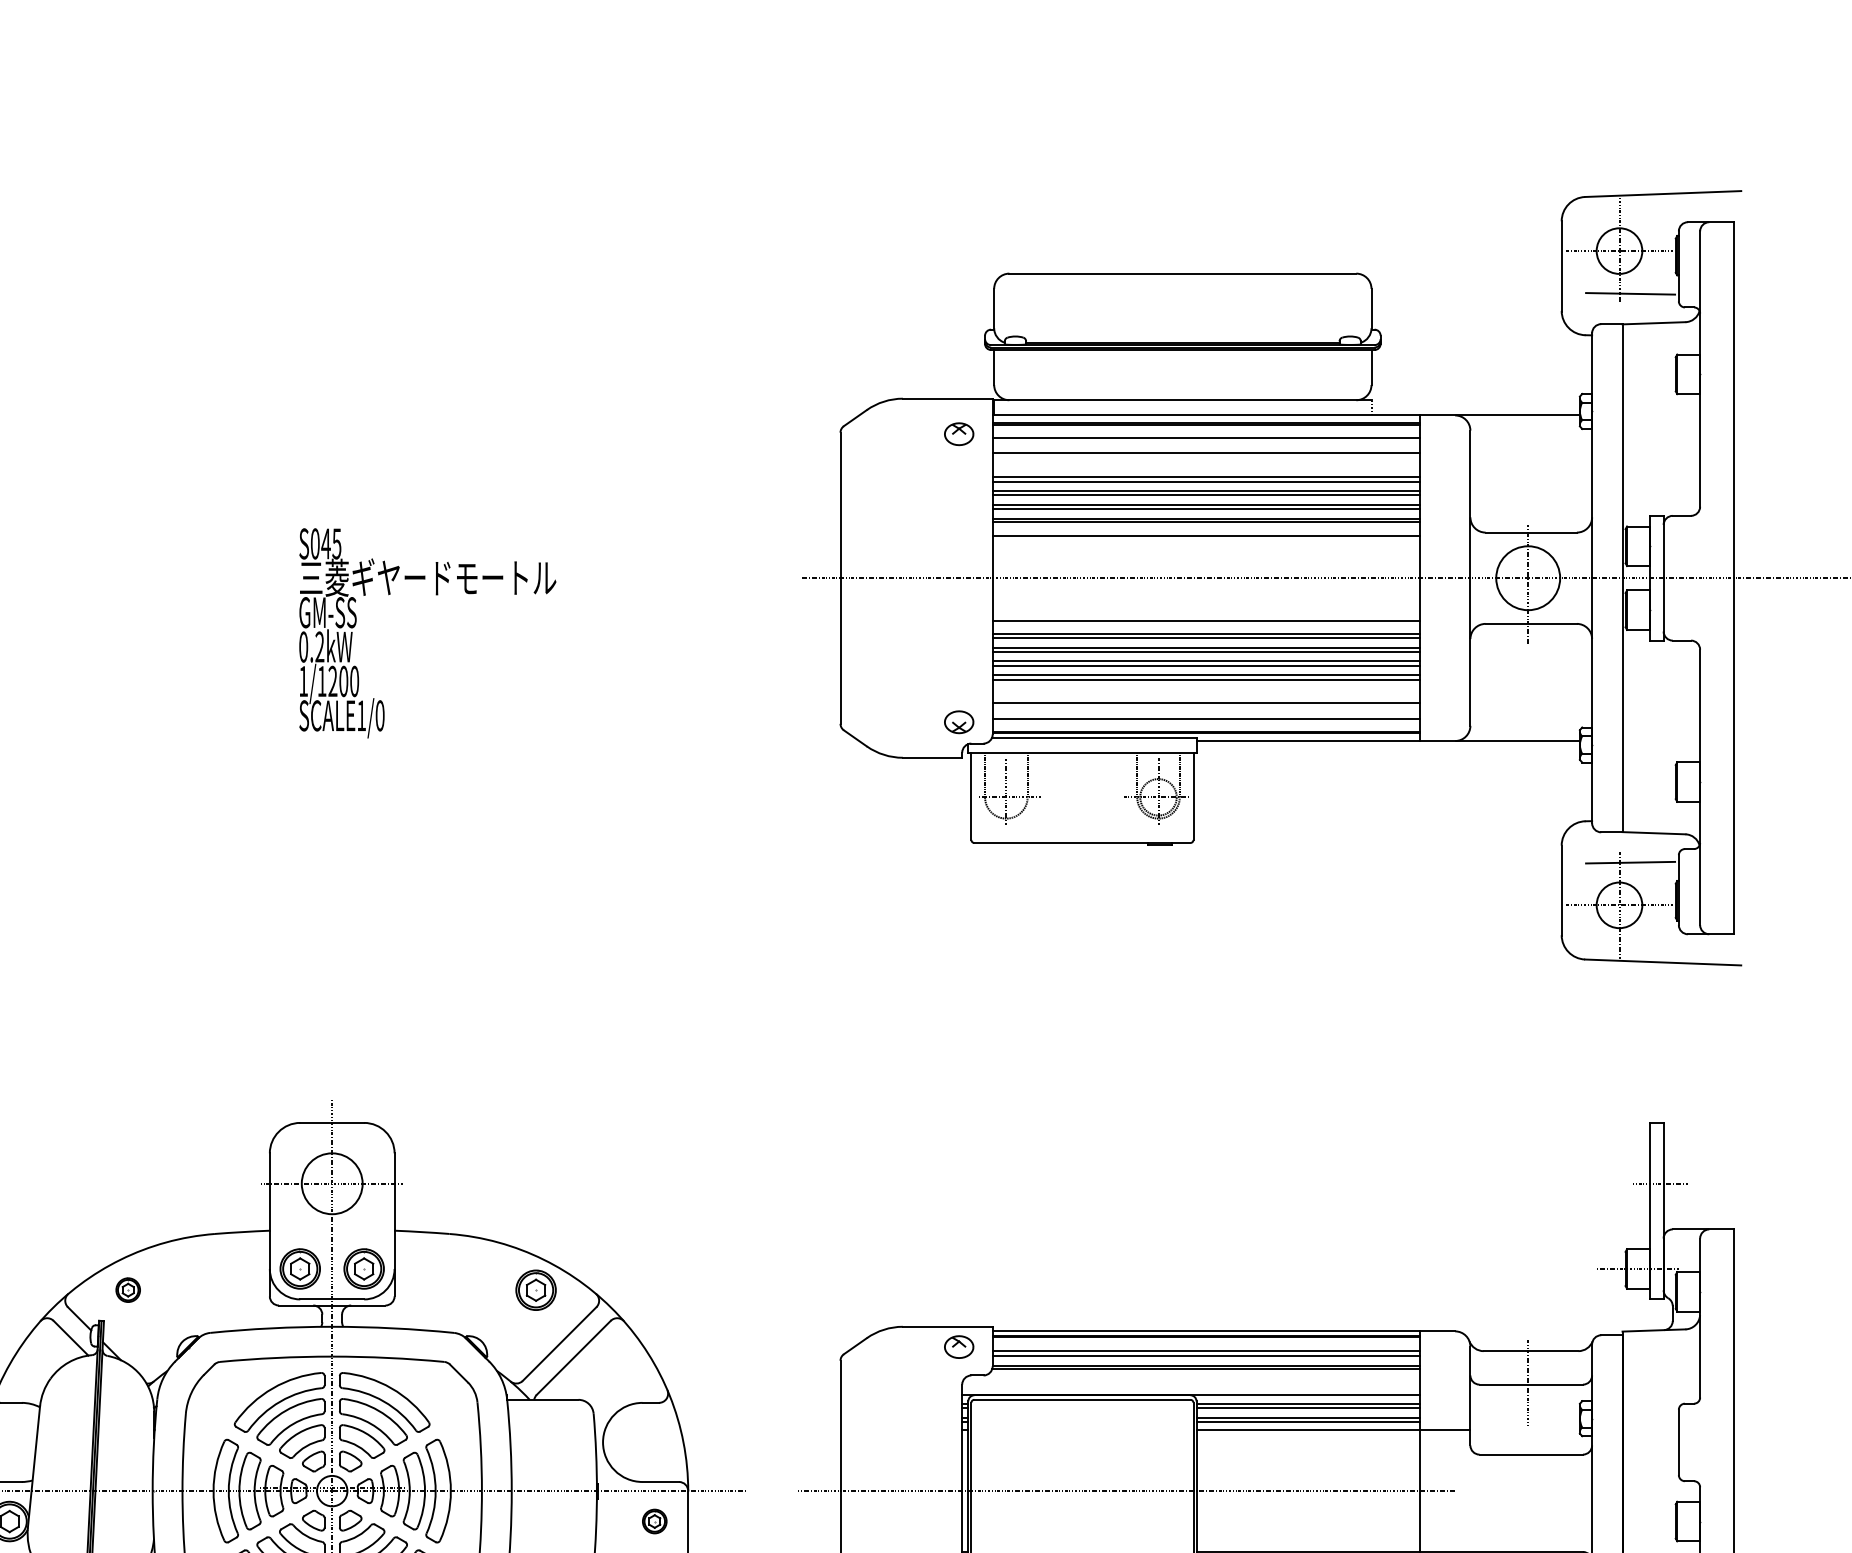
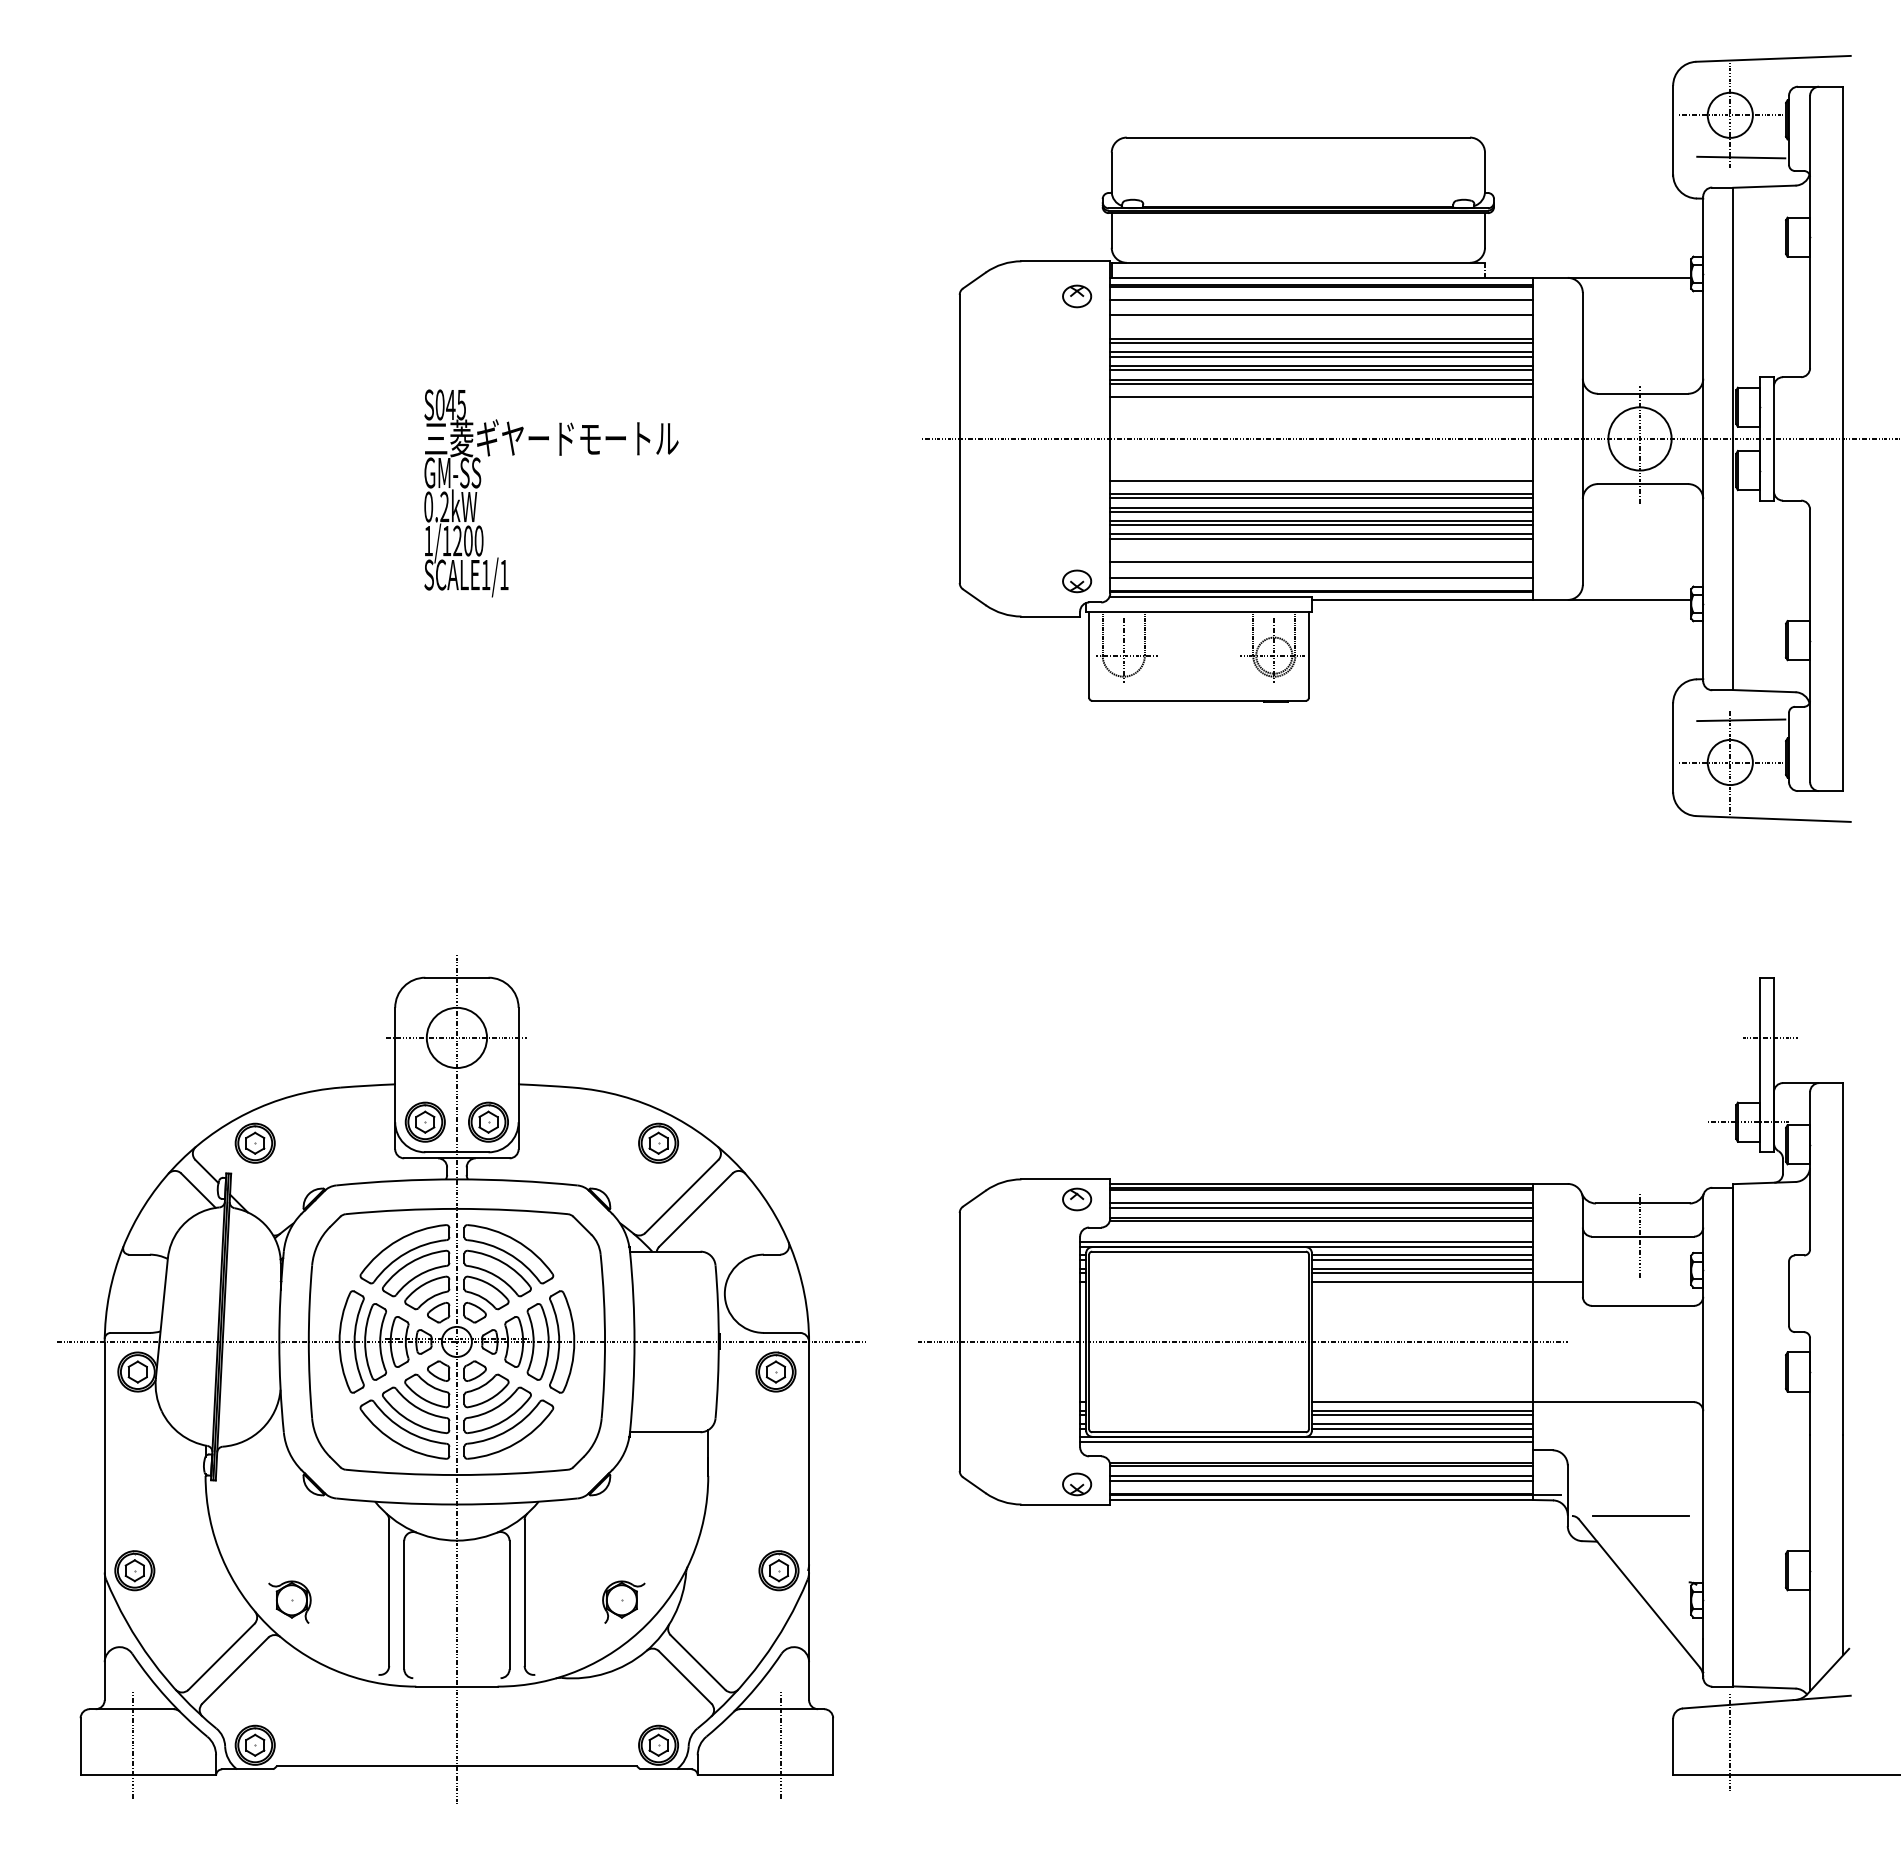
text: (380, 715) -> (504, 574), SCALE1/0 -> SCALE1/1
part: (127, 1289) -> (254, 1142), size x1.67
line: (1191, 1389) -> (1306, 1241), added
part: (654, 1520) -> (775, 1371), size x1.67

